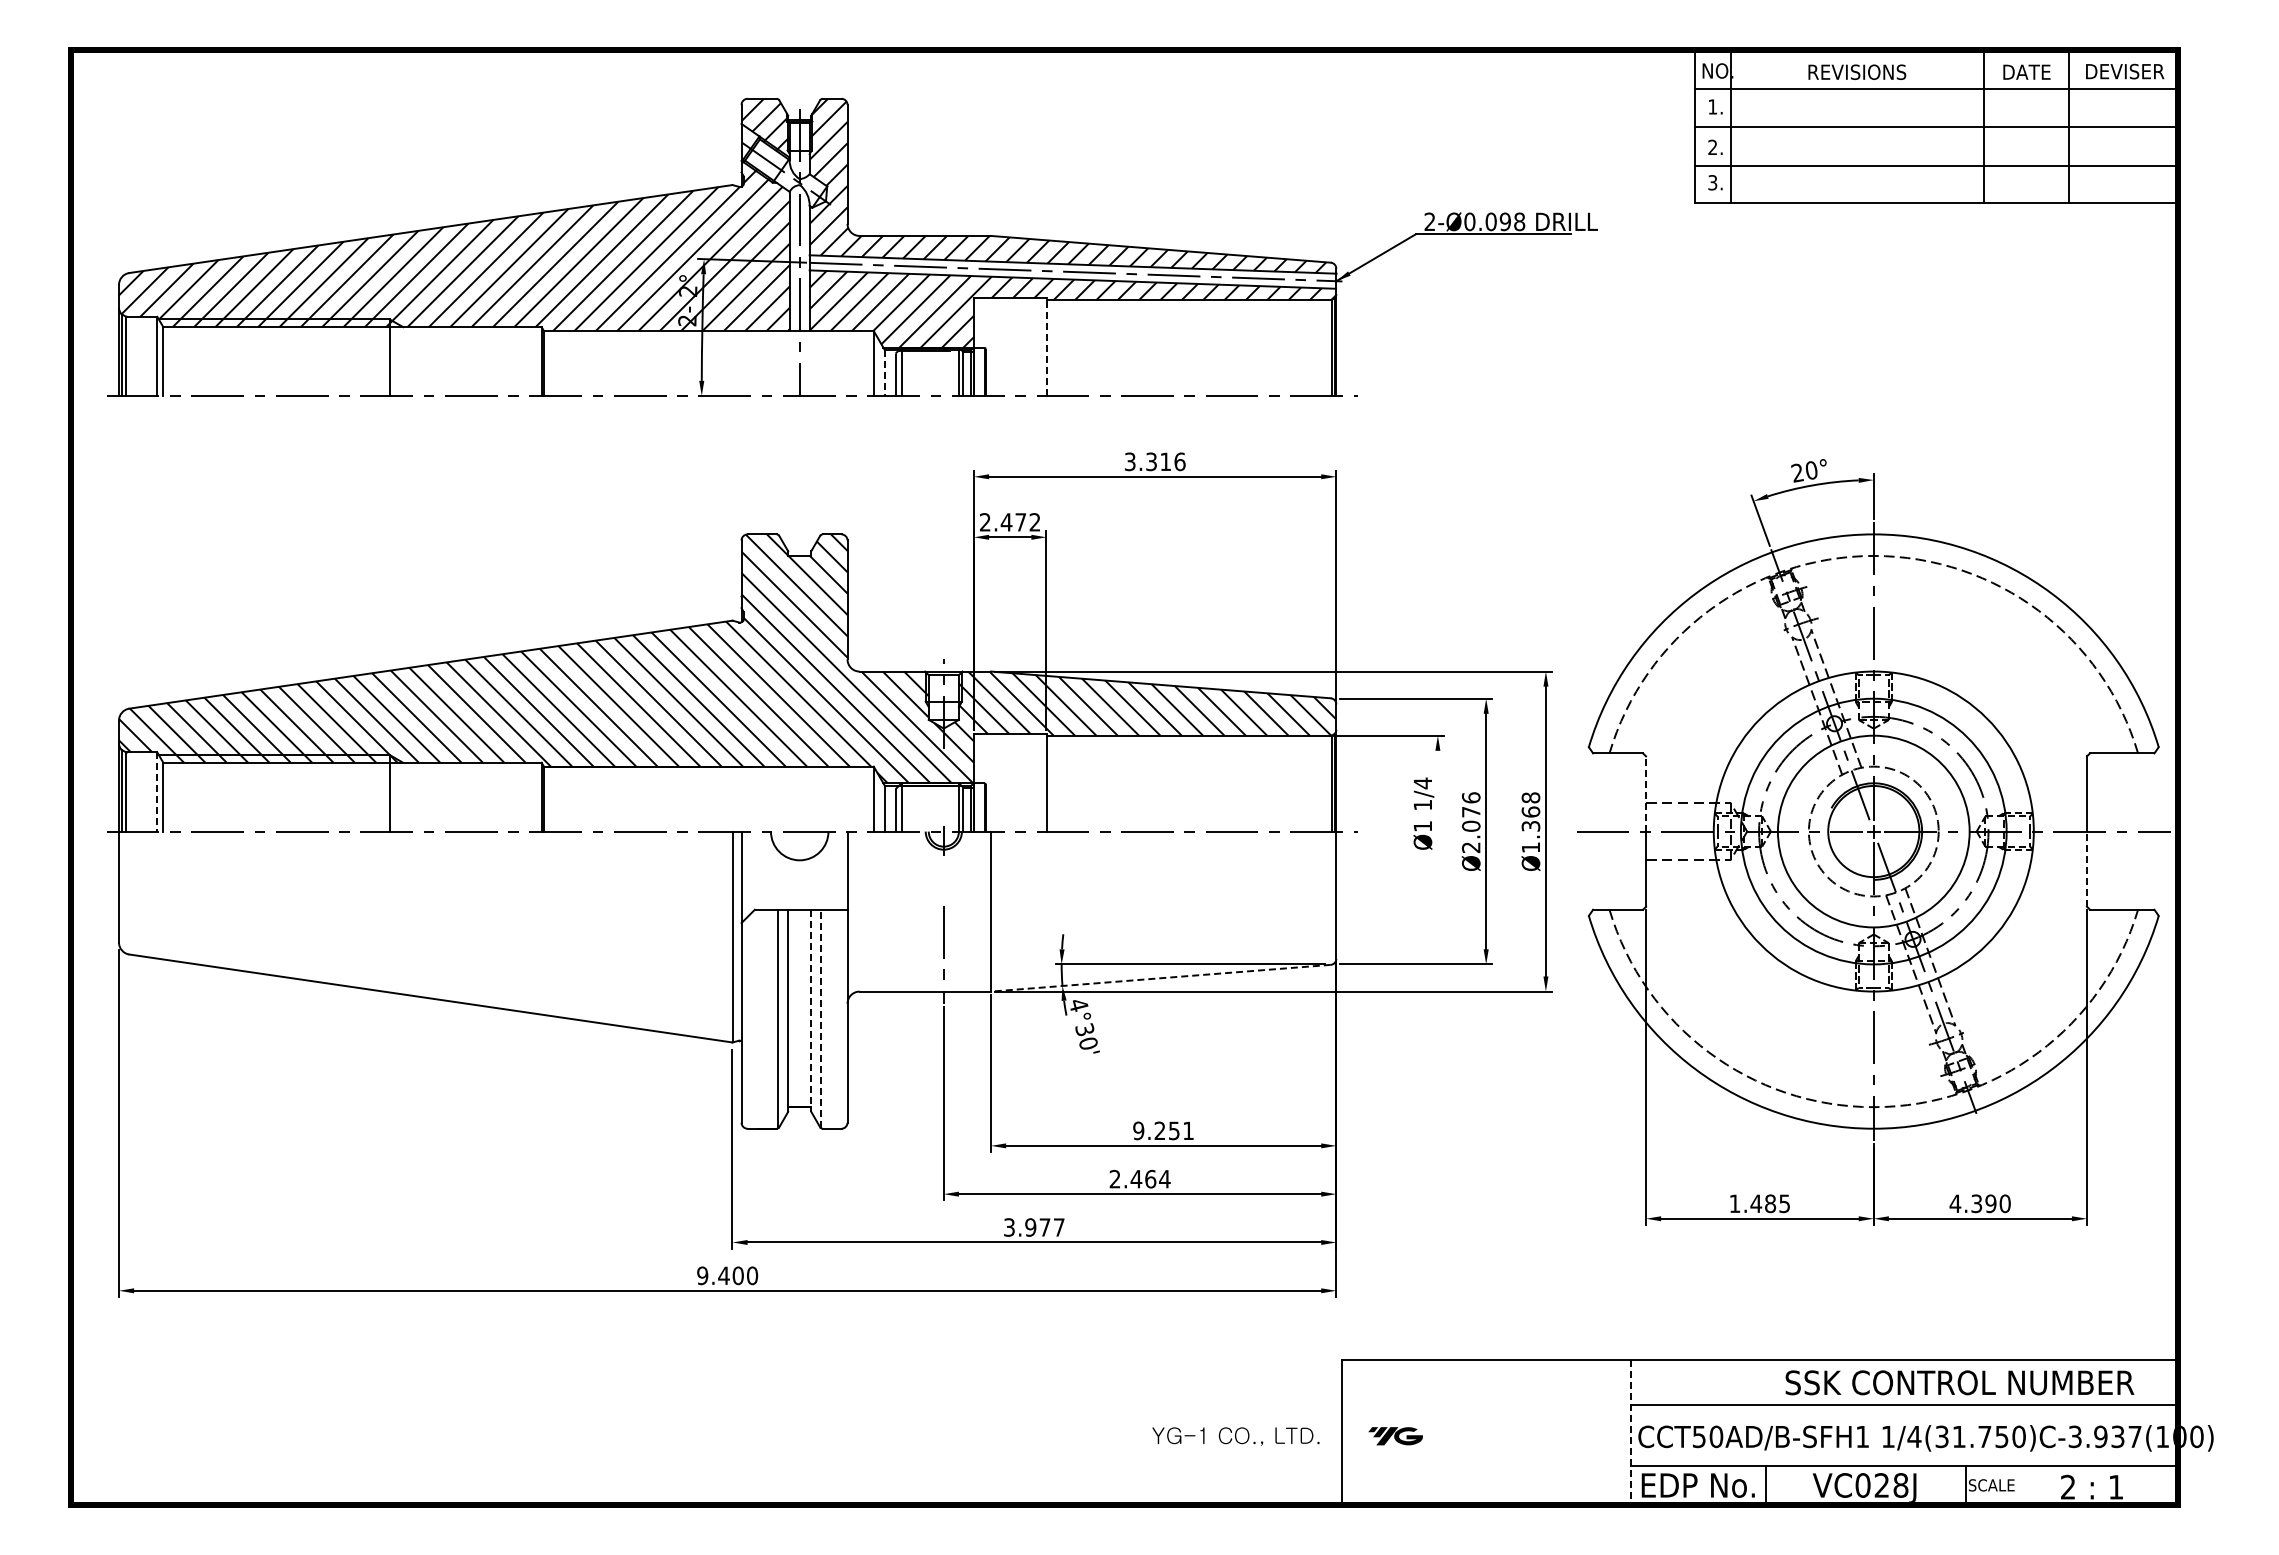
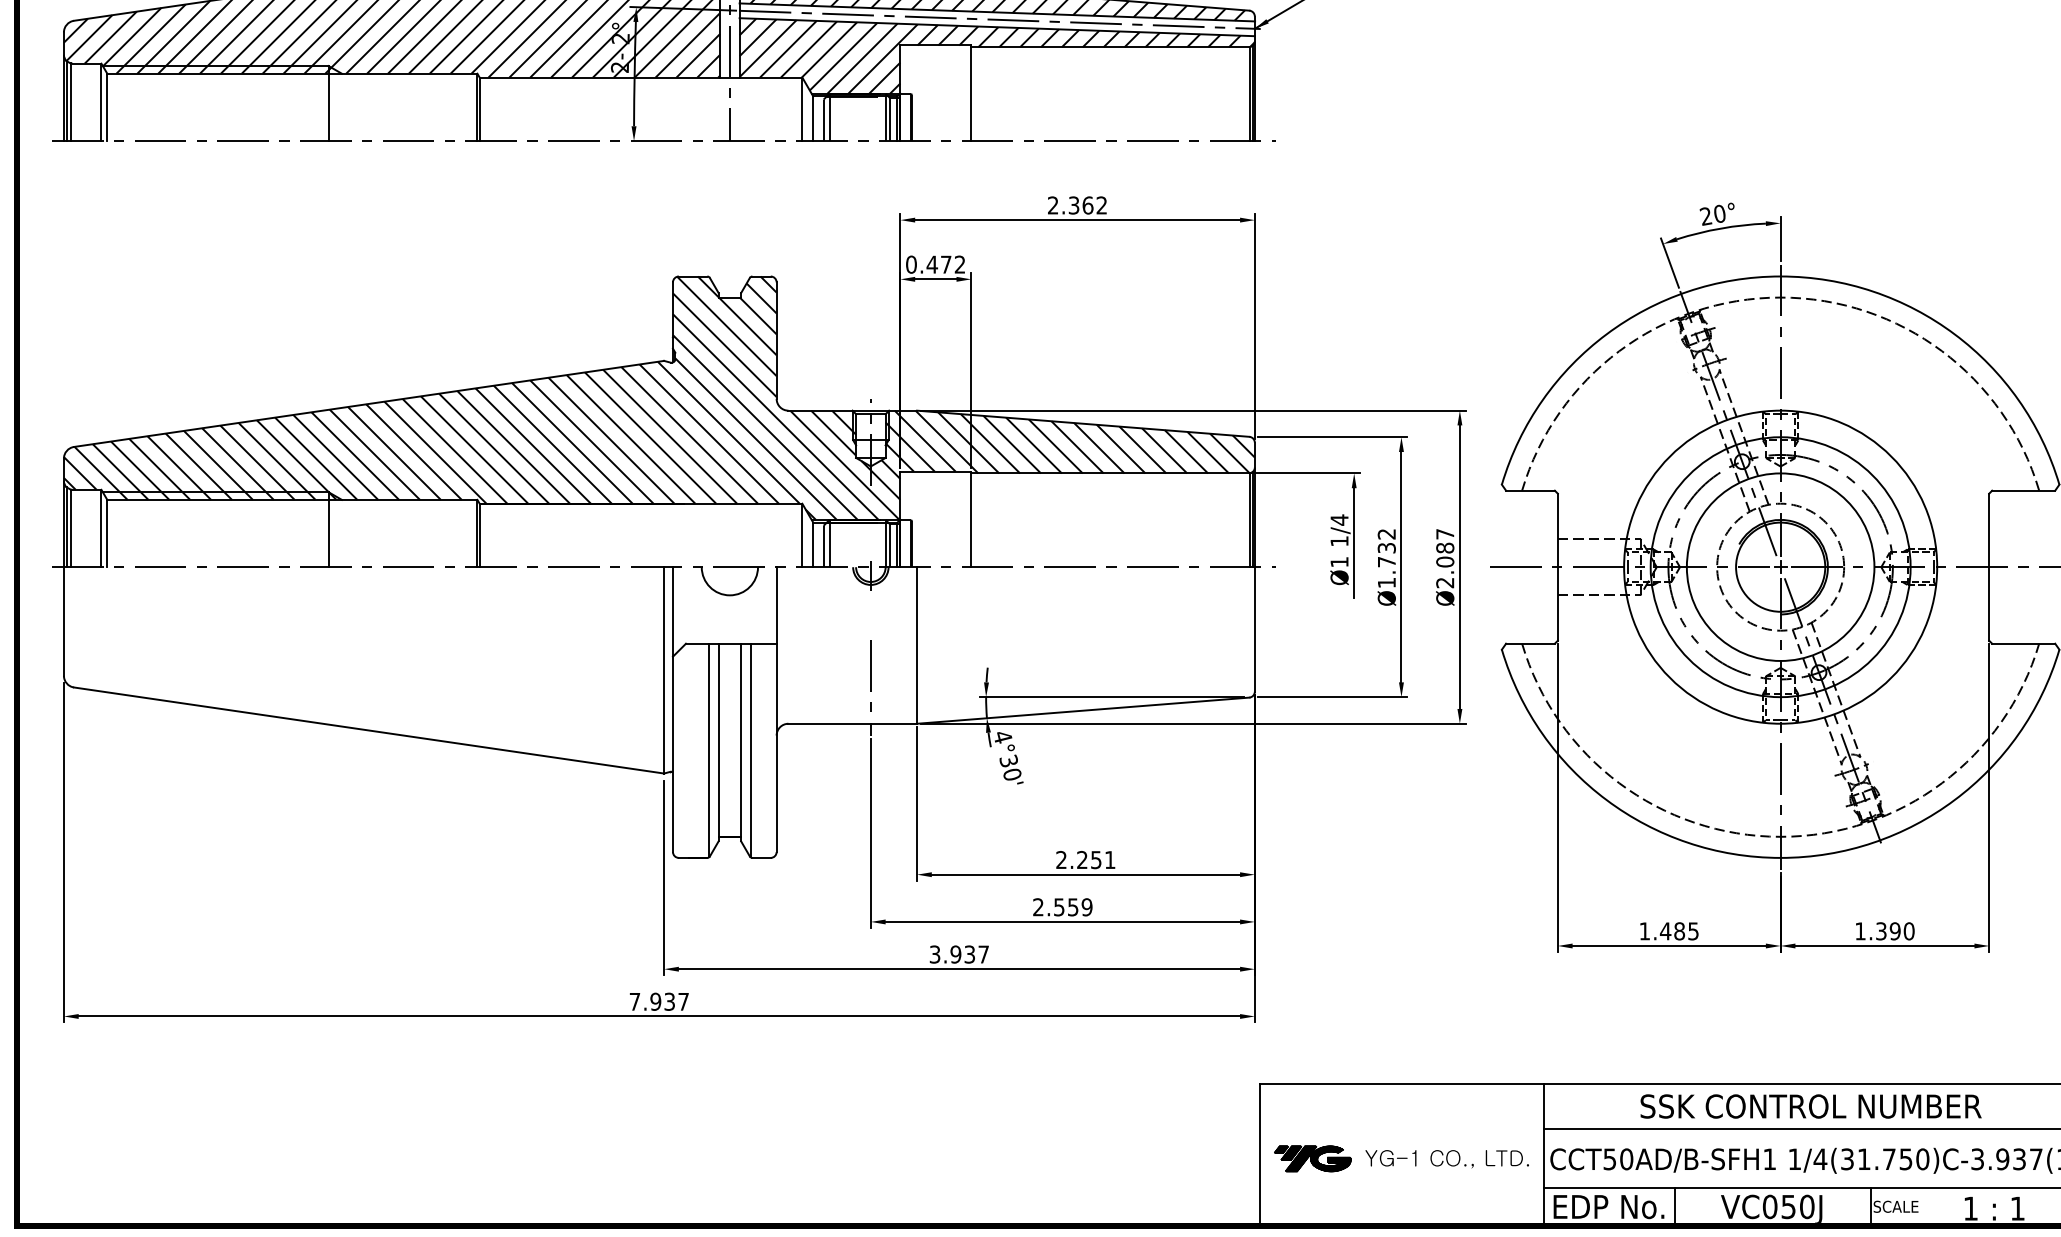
line: (1046, 347) -> (971, 93), dashed -> solid
line: (884, 373) -> (812, 119), dashed -> solid
text: (1154, 461) -> (1076, 205), 3.316 -> 2.362
text: (984, 522) -> (910, 264), 2.472 -> 0.472
line: (157, 792) -> (101, 528), dashed -> solid
line: (1646, 793) -> (1558, 529), dashed -> solid
line: (1437, 806) -> (1353, 542), added
text: (1470, 822) -> (1386, 558), Ø2.076 -> Ø1.732
text: (1530, 822) -> (1444, 558), Ø1.368 -> Ø2.087
line: (2086, 869) -> (1988, 604), dashed -> solid
line: (1160, 978) -> (1082, 710), dashed -> solid
line: (811, 1011) -> (741, 743), dashed -> solid
line: (821, 1018) -> (751, 750), dashed -> solid
text: (1138, 1130) -> (1061, 859), 9.251 -> 2.251
text: (1150, 1178) -> (1073, 906), 2.464 -> 2.559
text: (1955, 1203) -> (1860, 931), 4.390 -> 1.390
text: (1044, 1227) -> (969, 954), 3.977 -> 3.937
text: (727, 1275) -> (659, 1001), 9.400 -> 7.937
text: (1959, 1382) -> (1810, 1106), moved
line: (1631, 1433) -> (1543, 1156), dashed -> solid
part: (1395, 1435) -> (1312, 1158), size x1.43
text: (1235, 1436) -> (1446, 1159), moved
text: (1891, 1485) -> (1797, 1206), VC028J -> VC050J
text: (2067, 1486) -> (1970, 1207), 2 -> 1

